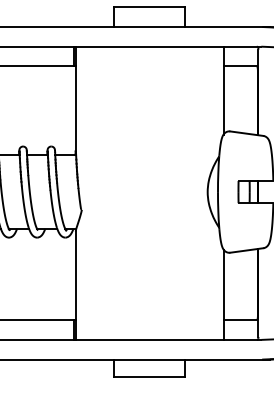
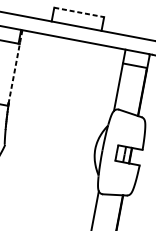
line: (149, 7) -> (79, 12), solid -> dashed
line: (75, 100) -> (15, 67), solid -> dashed

